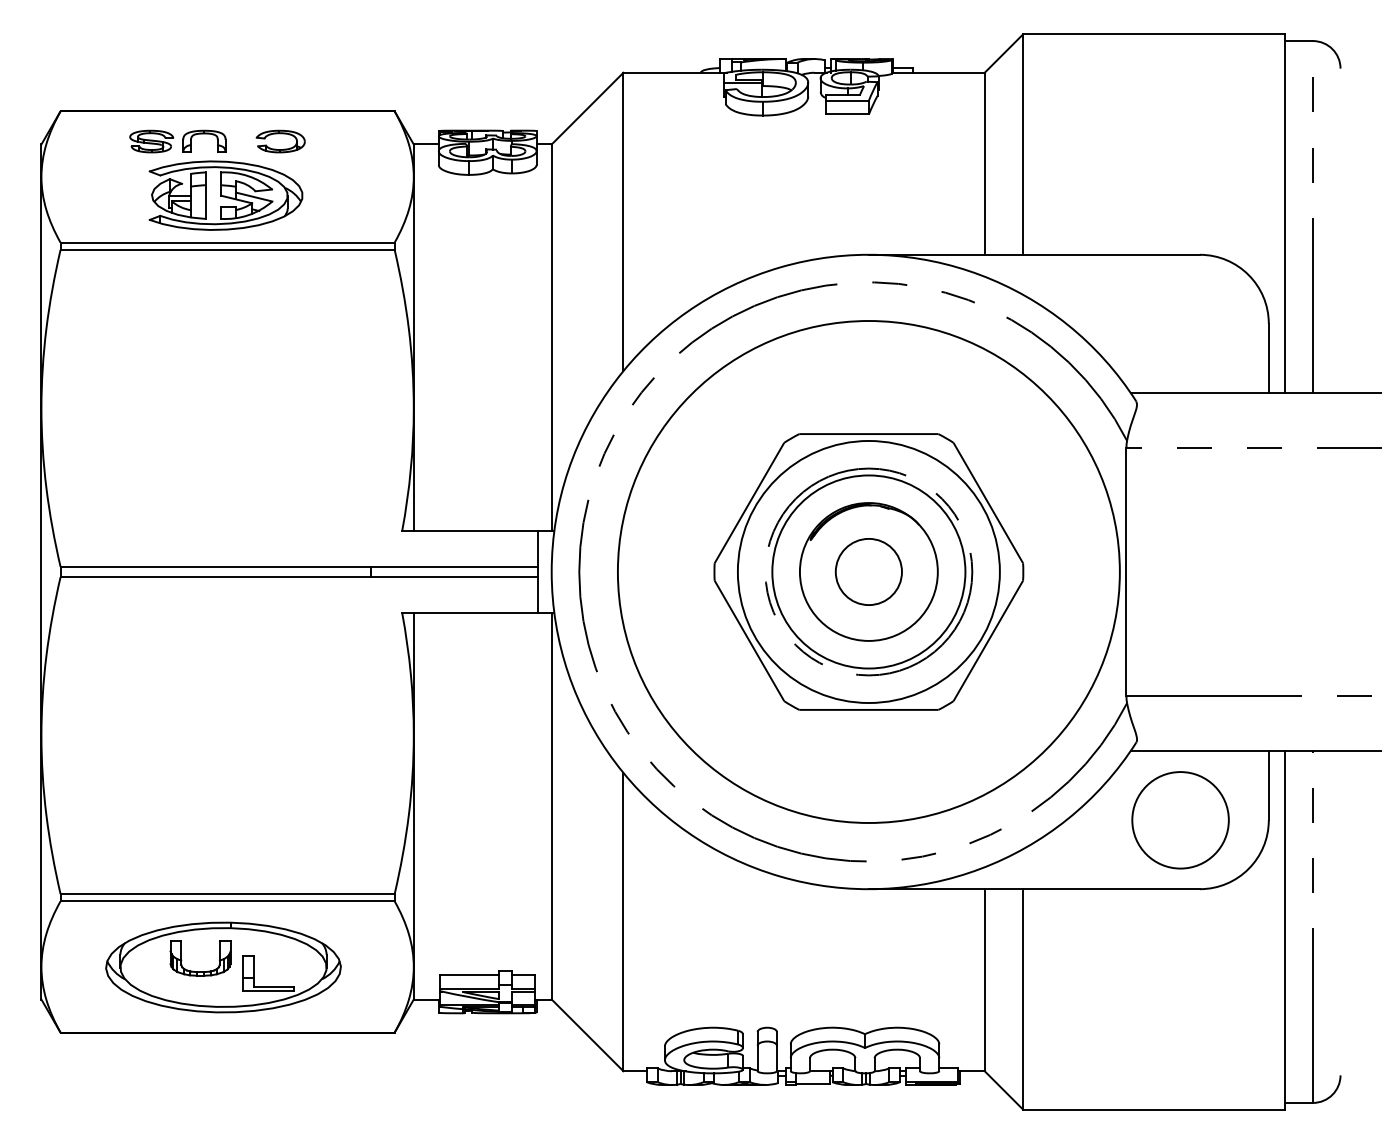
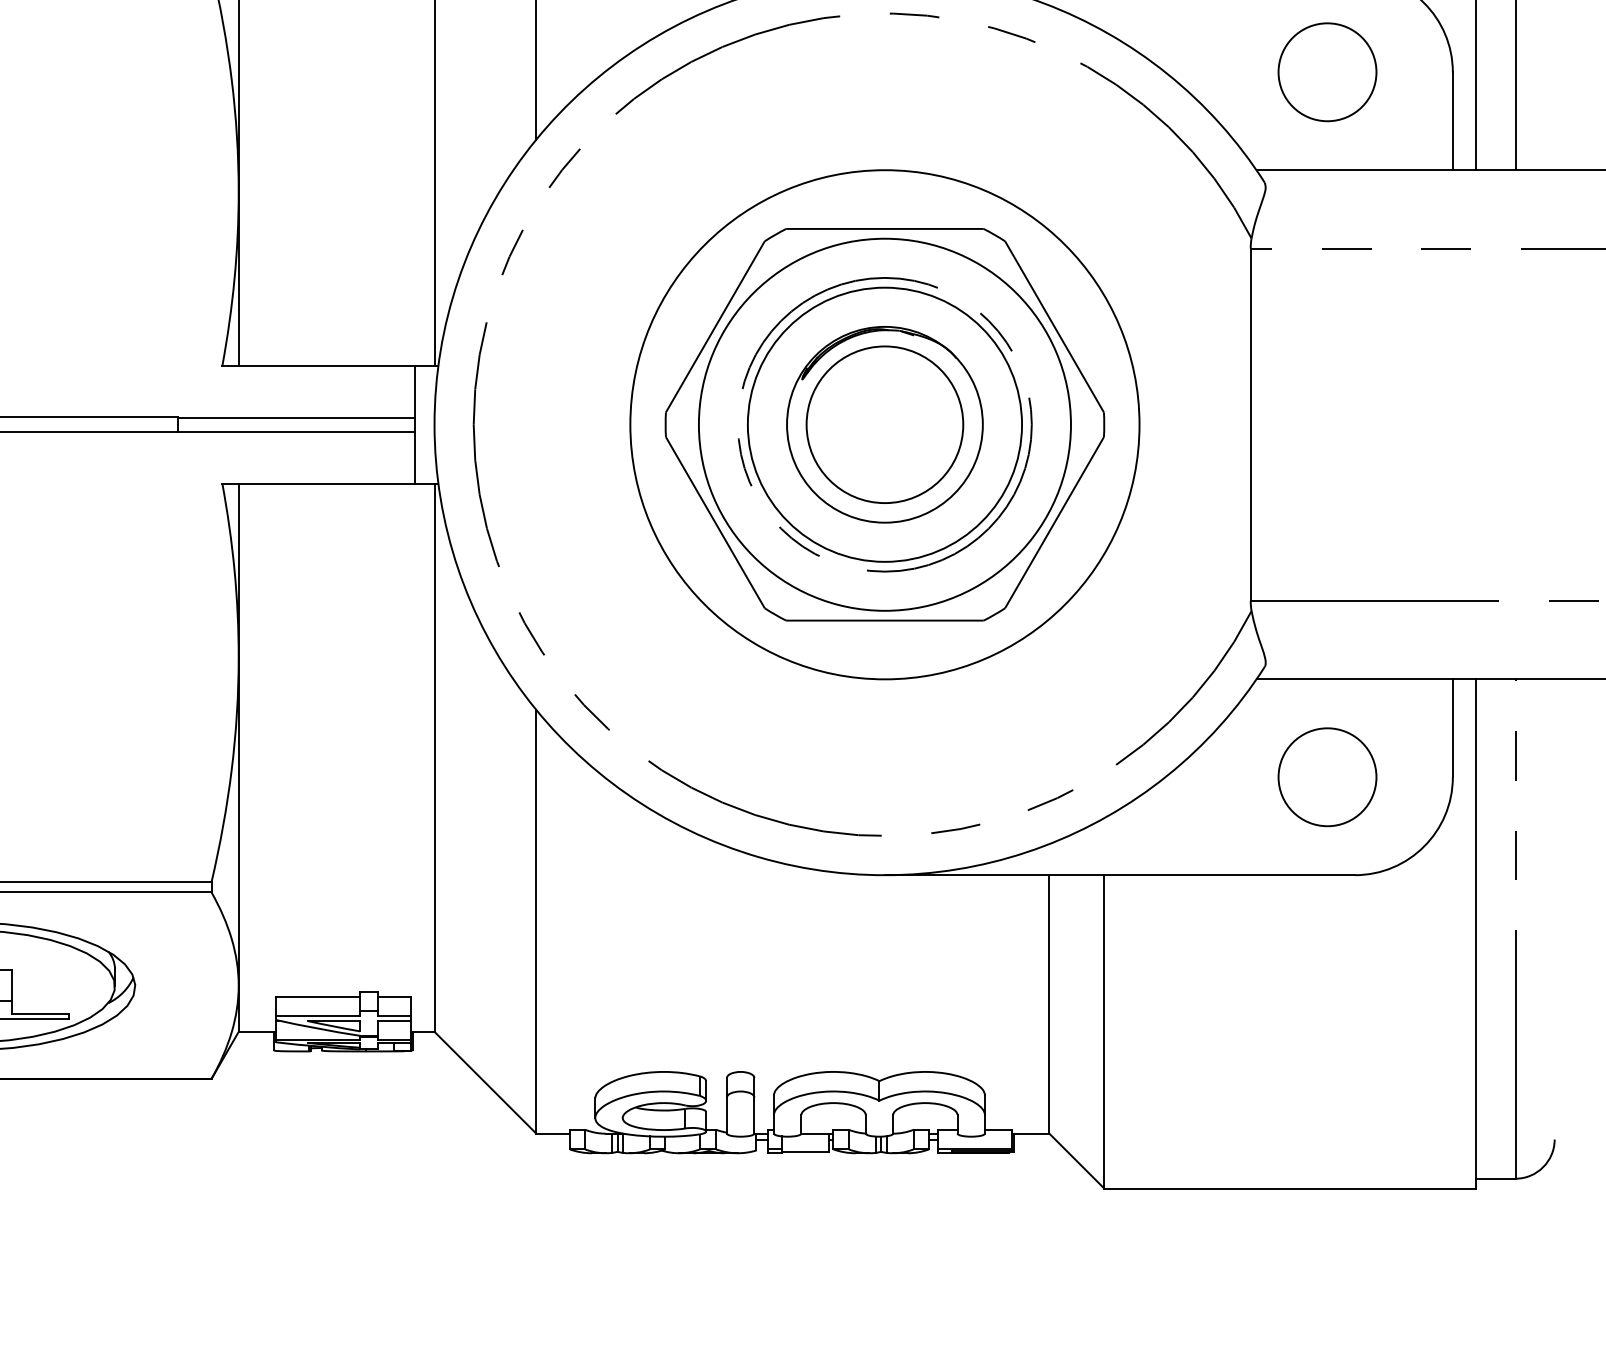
circle: (1180, 323) -> (1327, 71), added
circle: (868, 571) -> (884, 424), size x0.71
circle: (868, 571) -> (884, 424), size x1.67
circle: (1180, 819) -> (1327, 776), size x0.71

